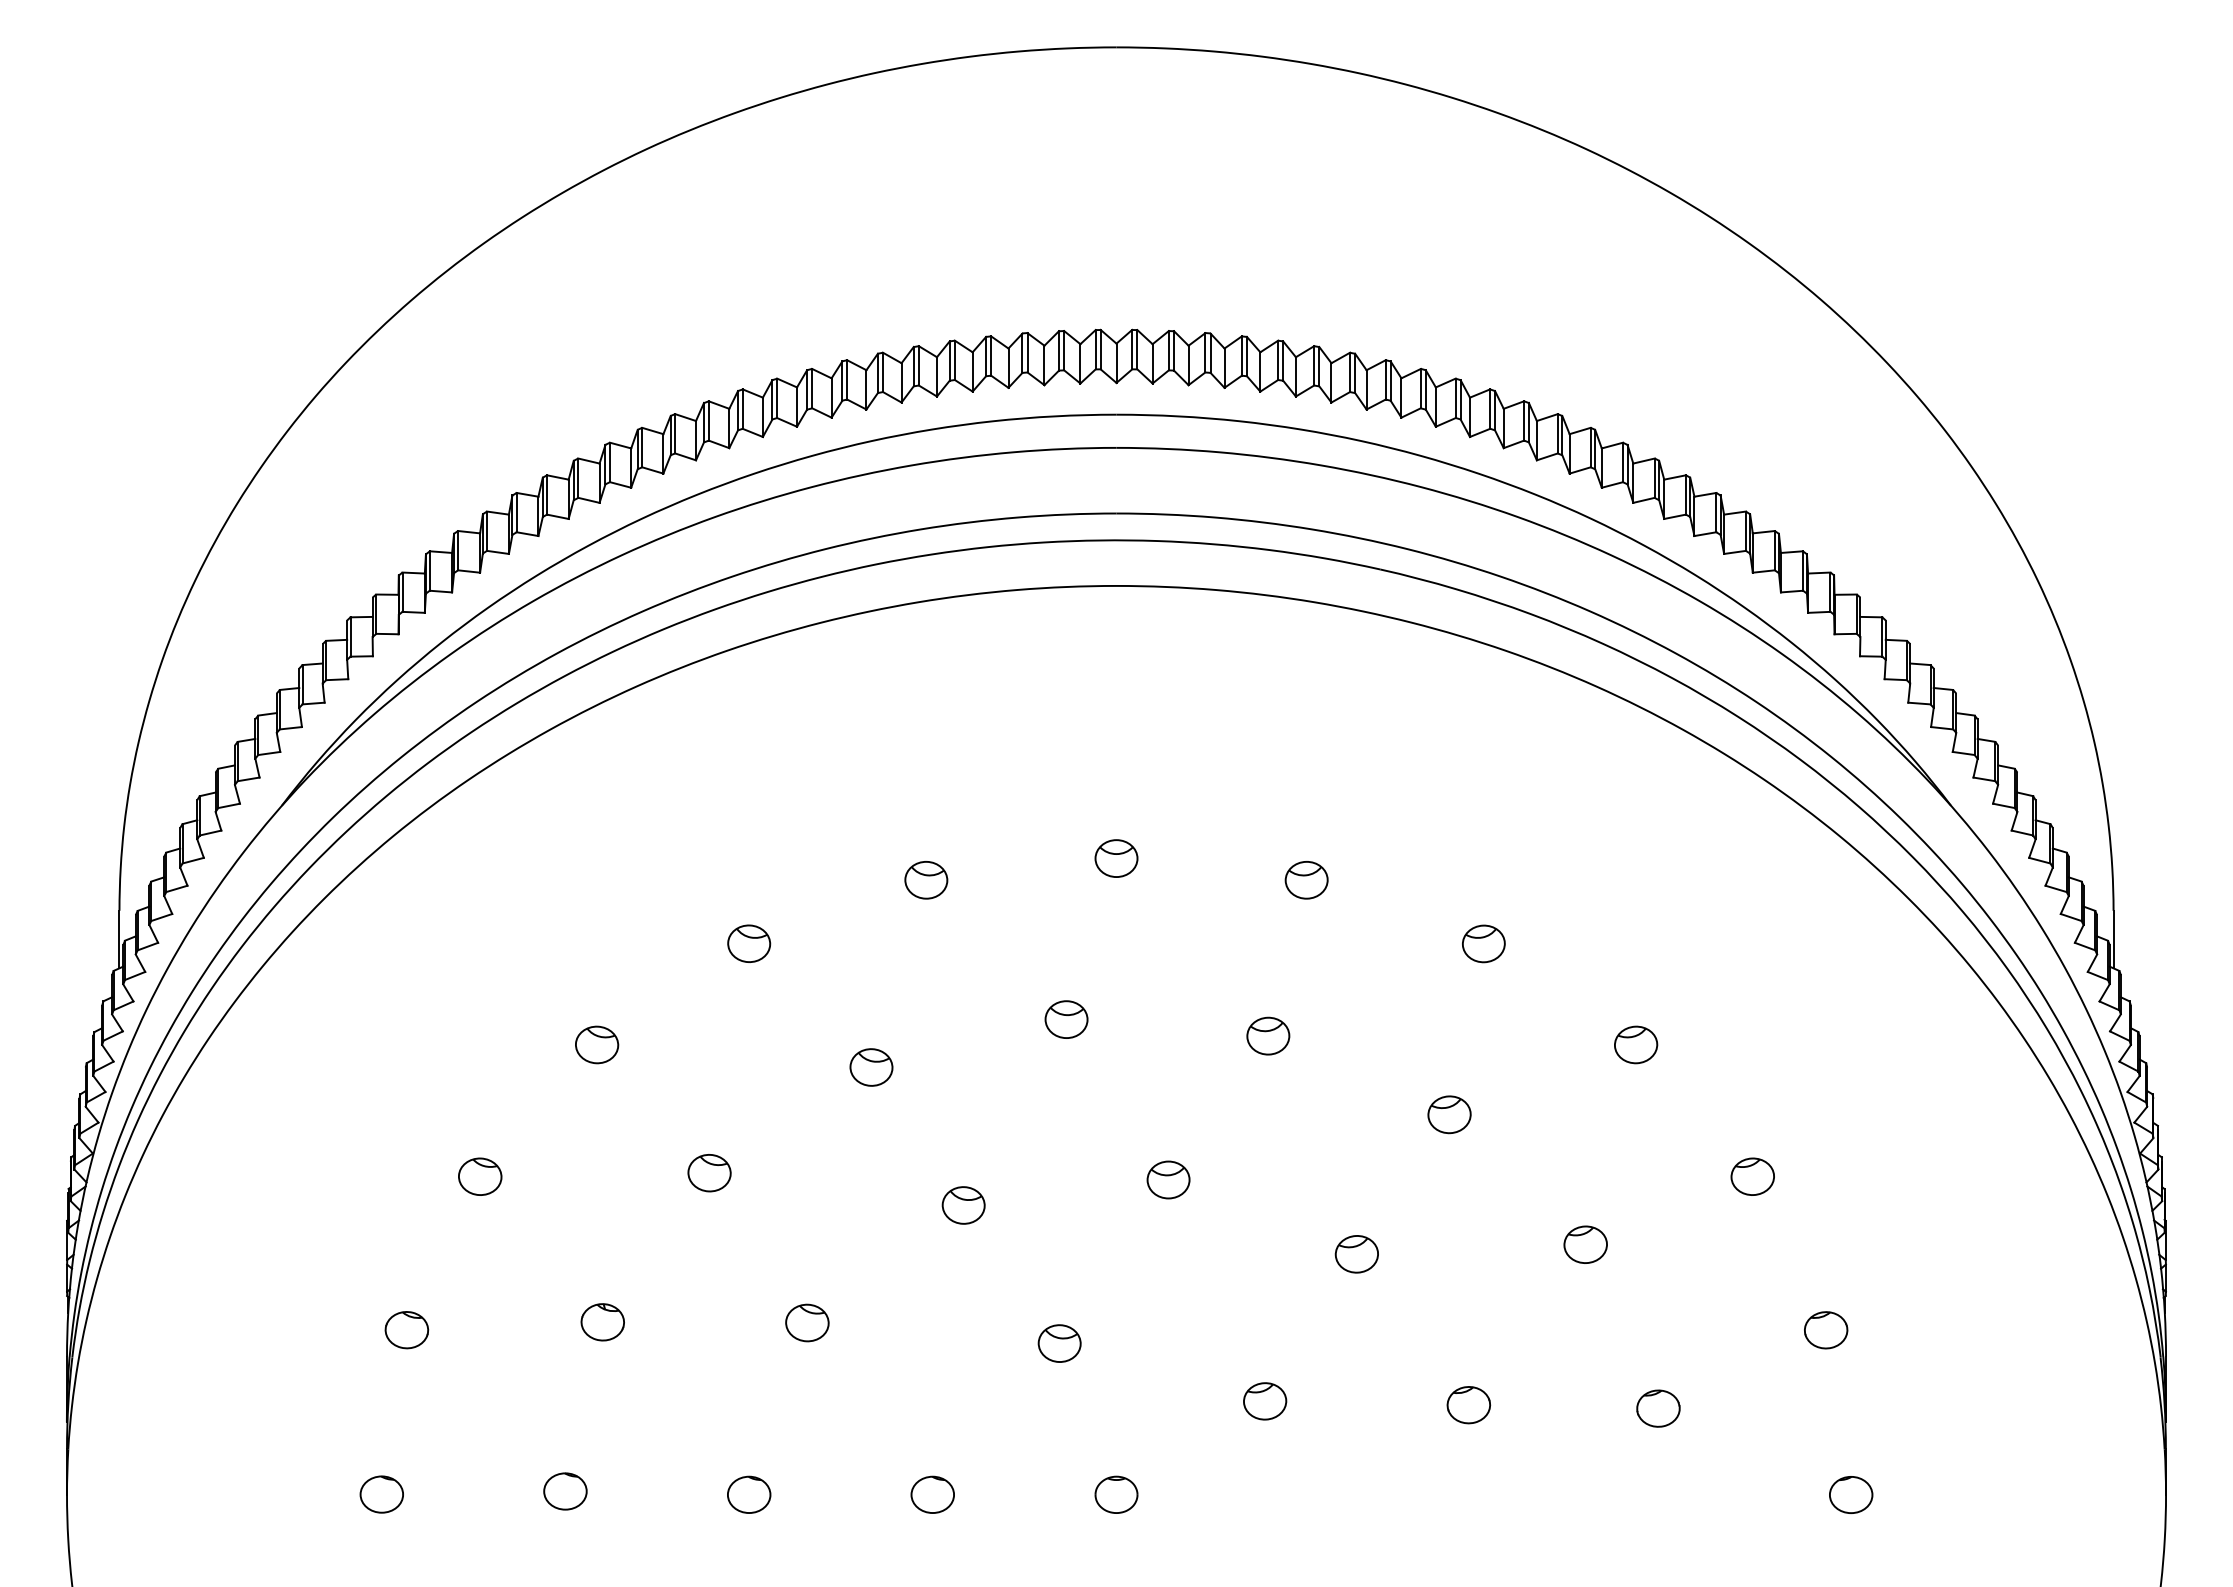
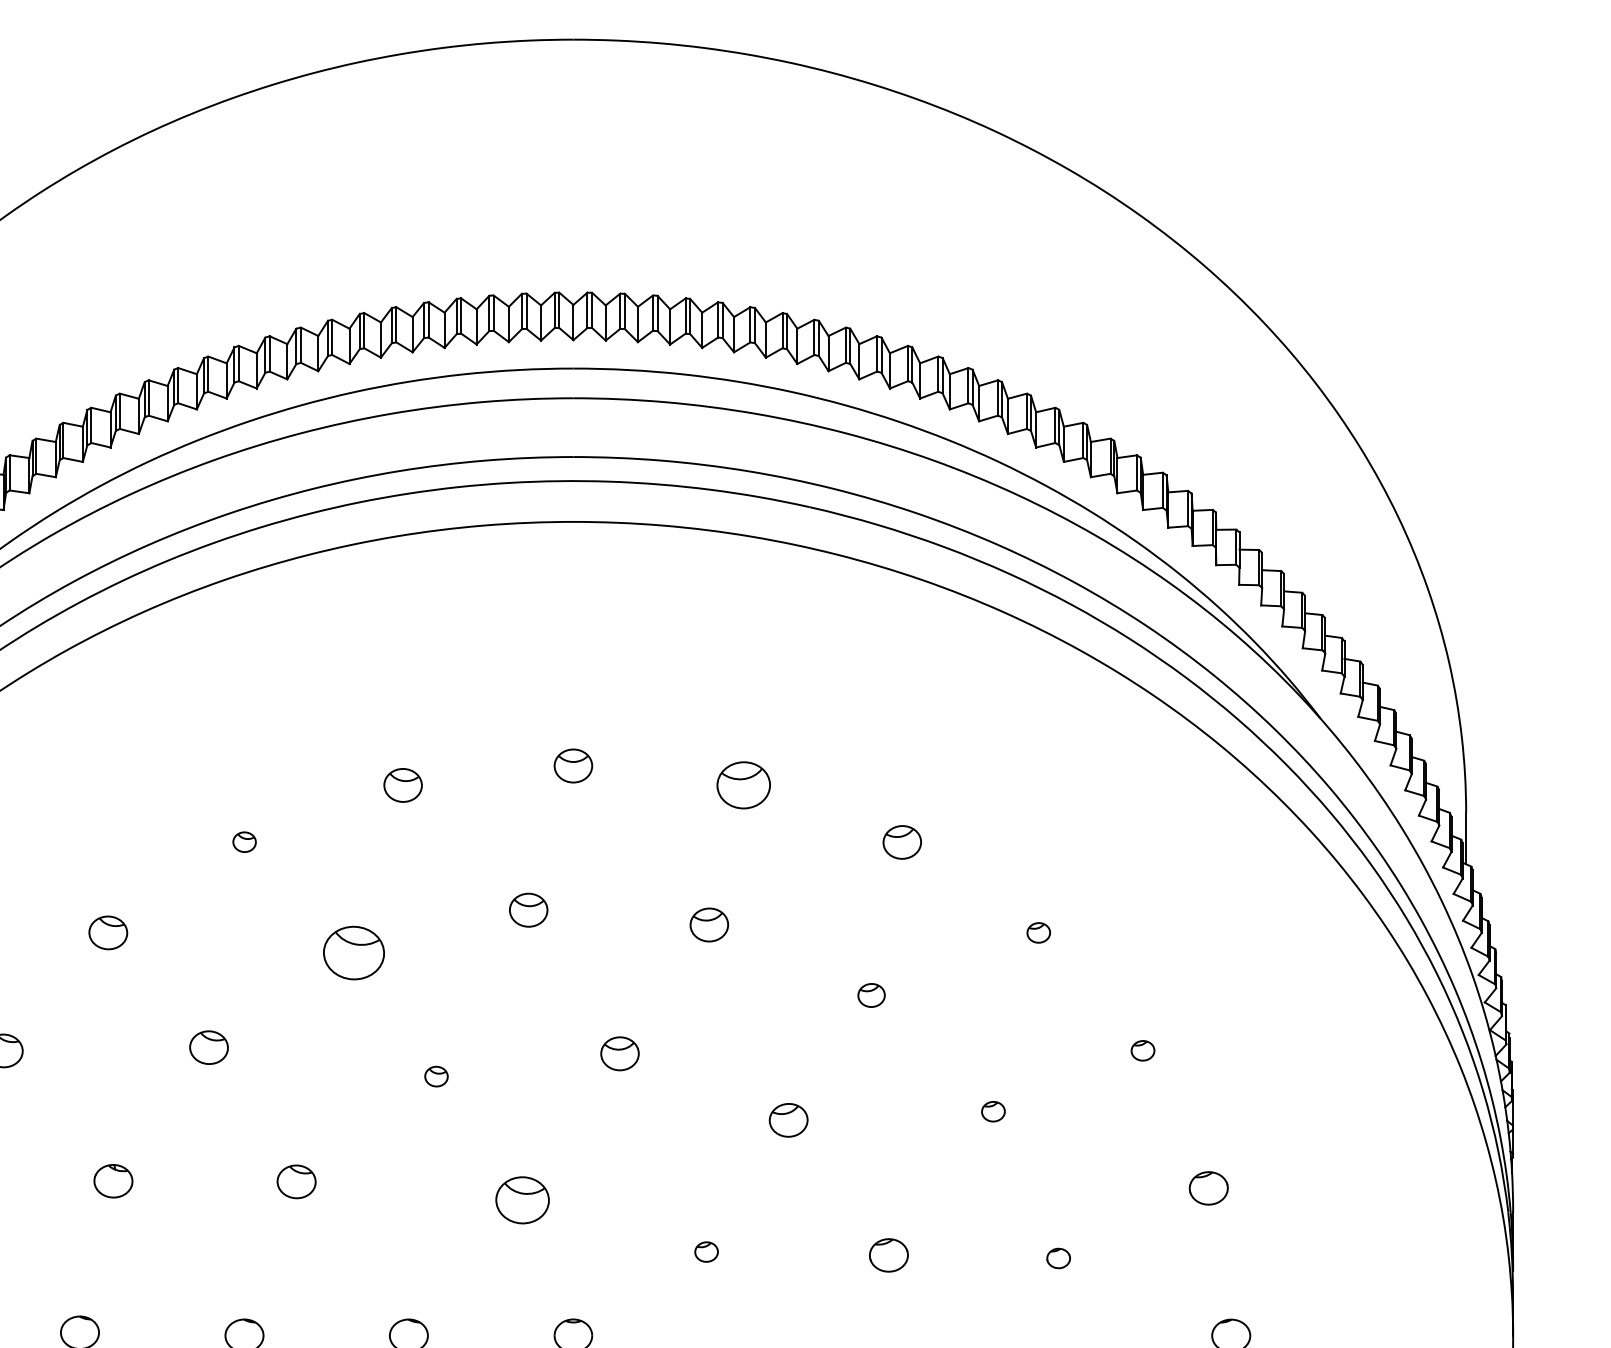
part: (1306, 880) -> (743, 785), size x1.4
part: (749, 943) -> (244, 842), size x0.6
part: (1636, 1044) -> (1039, 932), size x0.6
part: (871, 1067) -> (354, 953), size x1.6
part: (1449, 1114) -> (871, 995), size x0.7
part: (1752, 1176) -> (1142, 1050), size x0.6
part: (963, 1205) -> (436, 1076), size x0.6
part: (1585, 1244) -> (993, 1111), size x0.6
part: (1059, 1343) -> (522, 1200), size x1.4
part: (1265, 1401) -> (706, 1252), size x0.6
part: (1658, 1408) -> (1058, 1258), size x0.6

